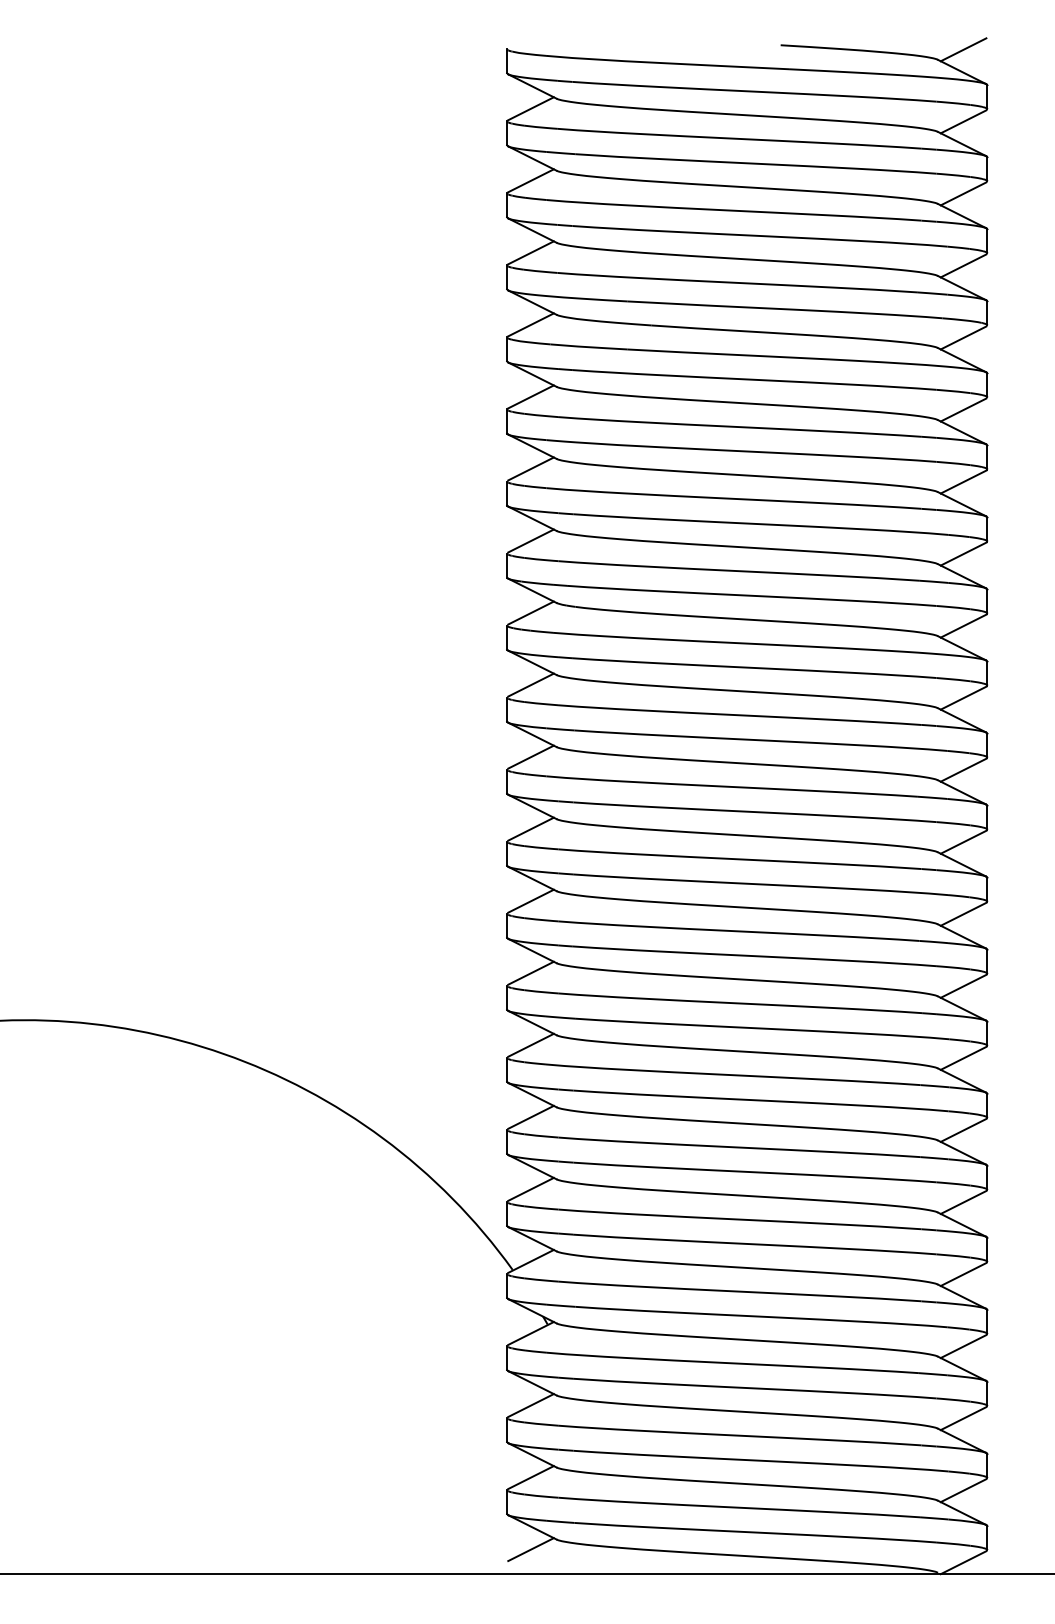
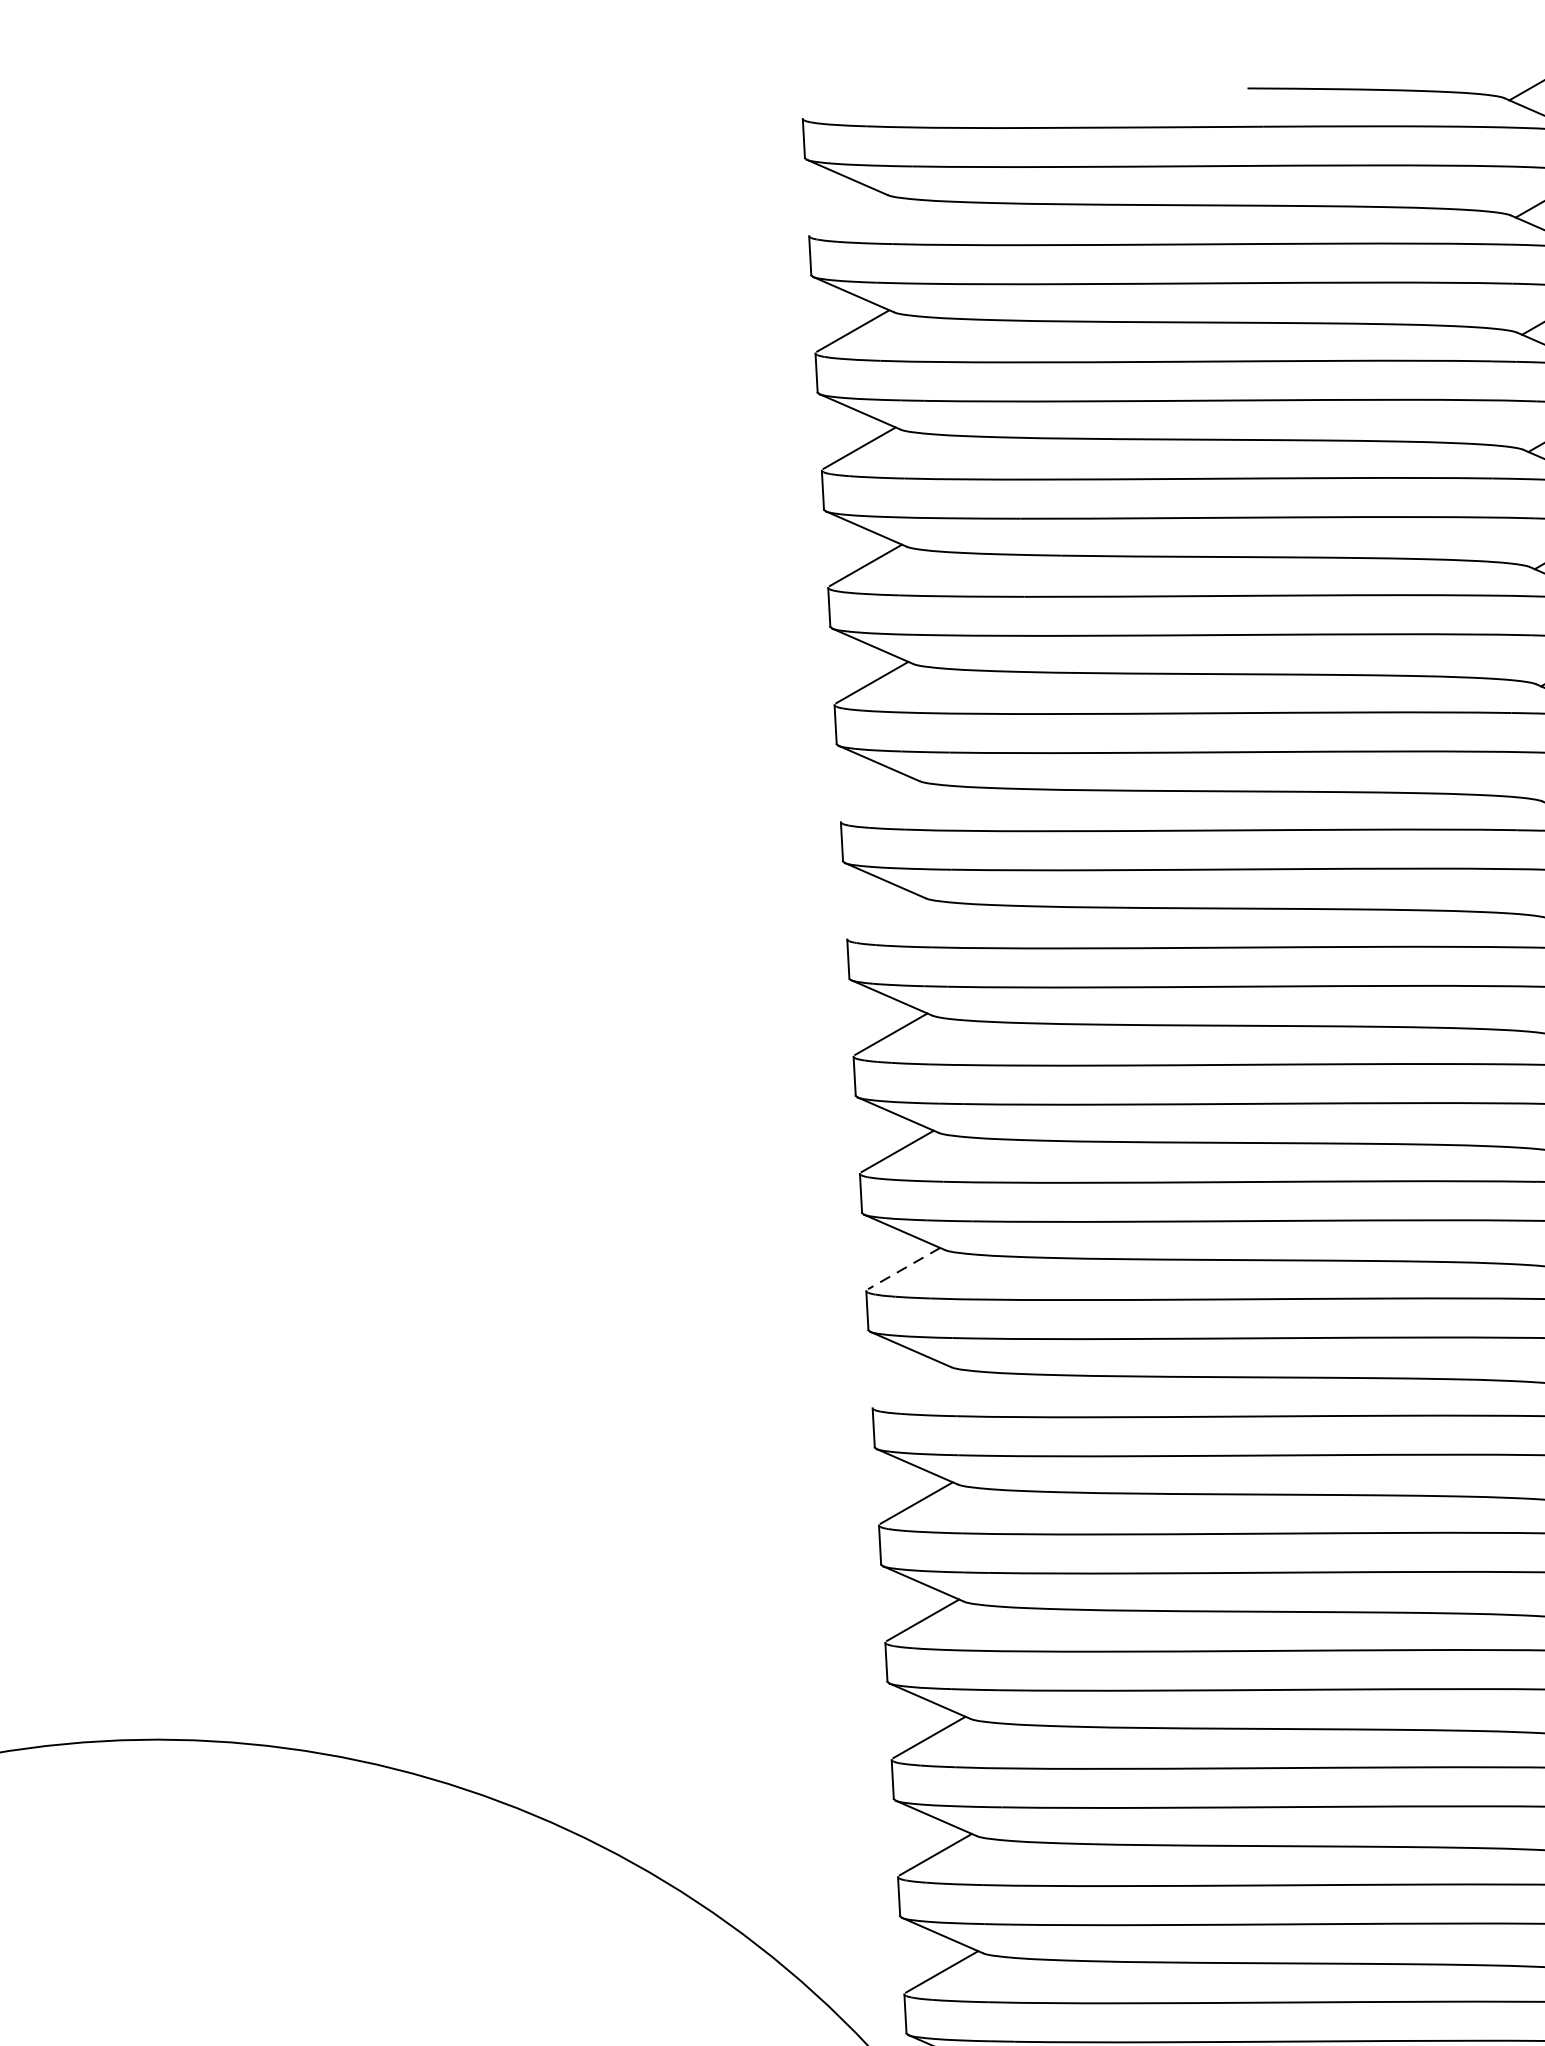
line: (530, 108) -> (846, 213), removed
line: (530, 468) -> (877, 799), removed
line: (530, 540) -> (884, 916), removed
line: (531, 757) -> (904, 1269), solid -> dashed
line: (530, 828) -> (909, 1384), removed

